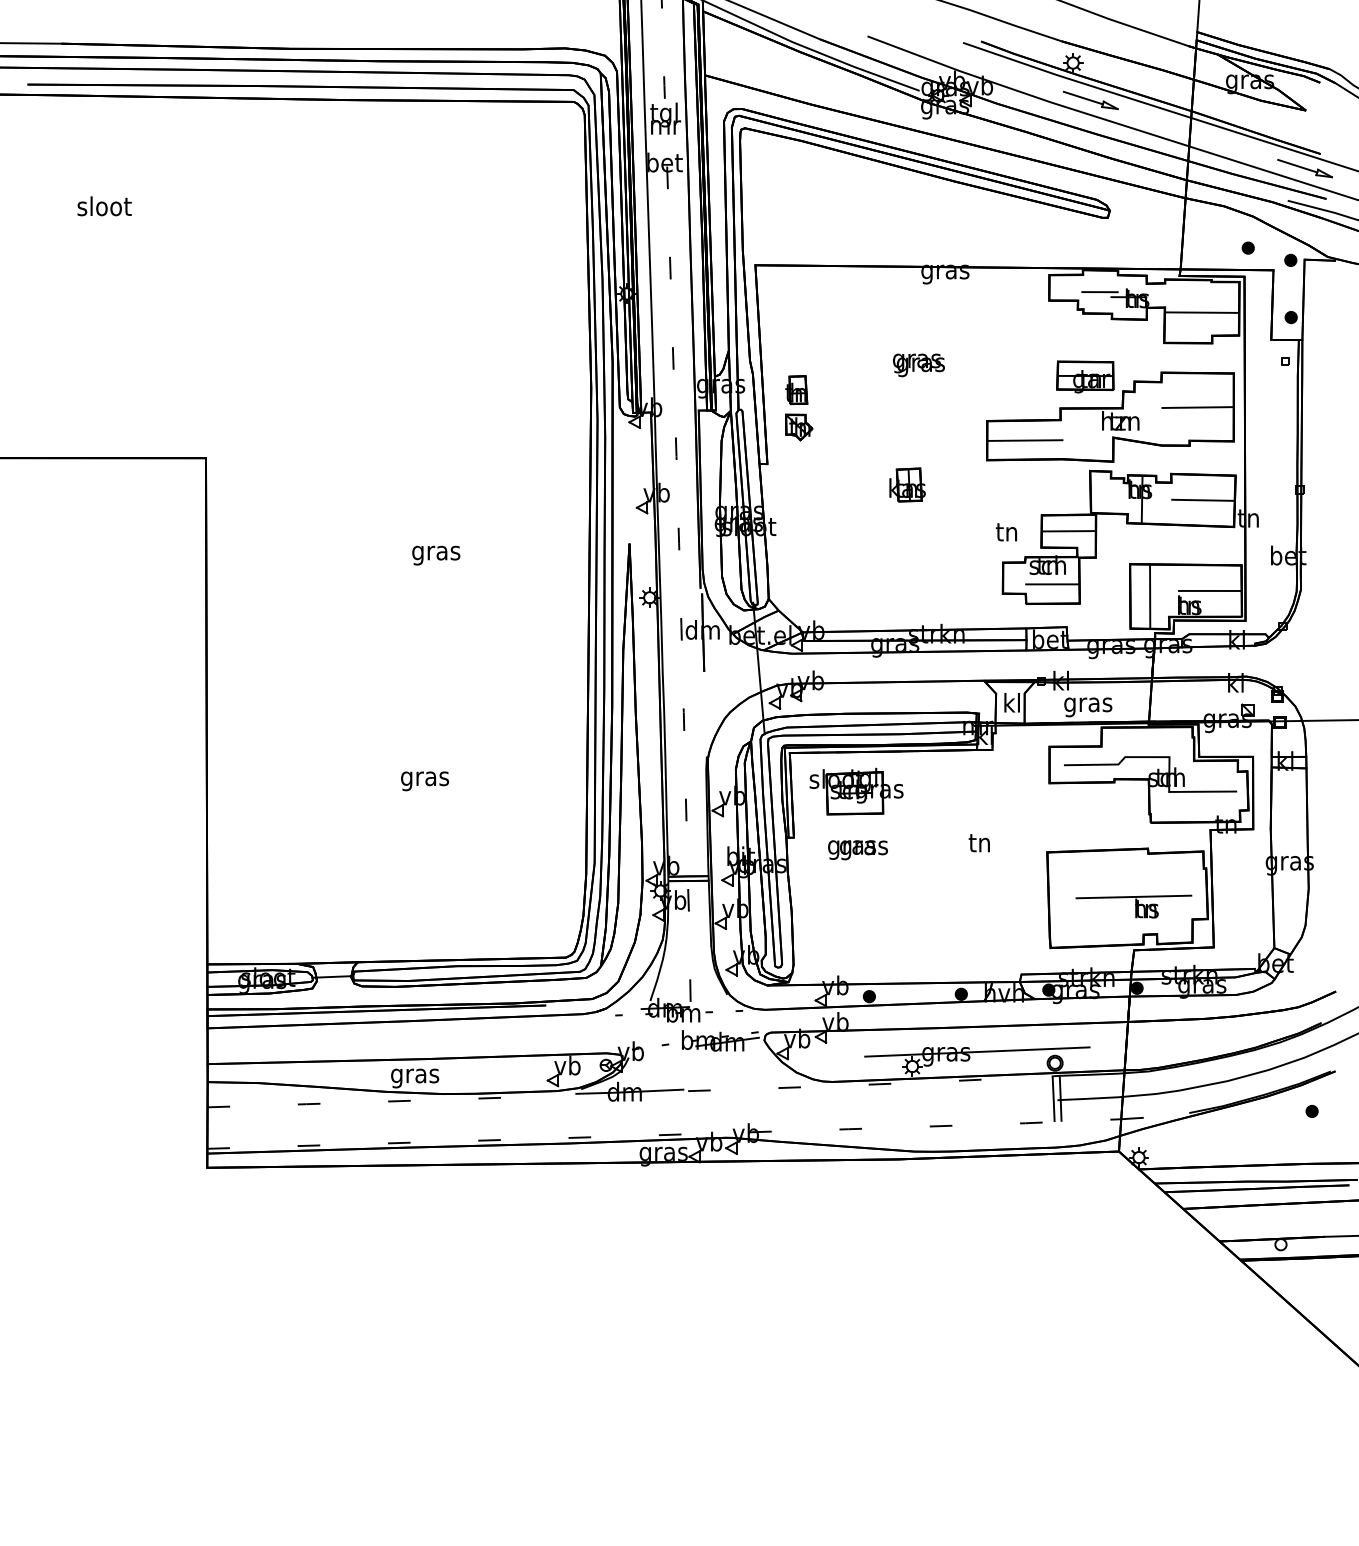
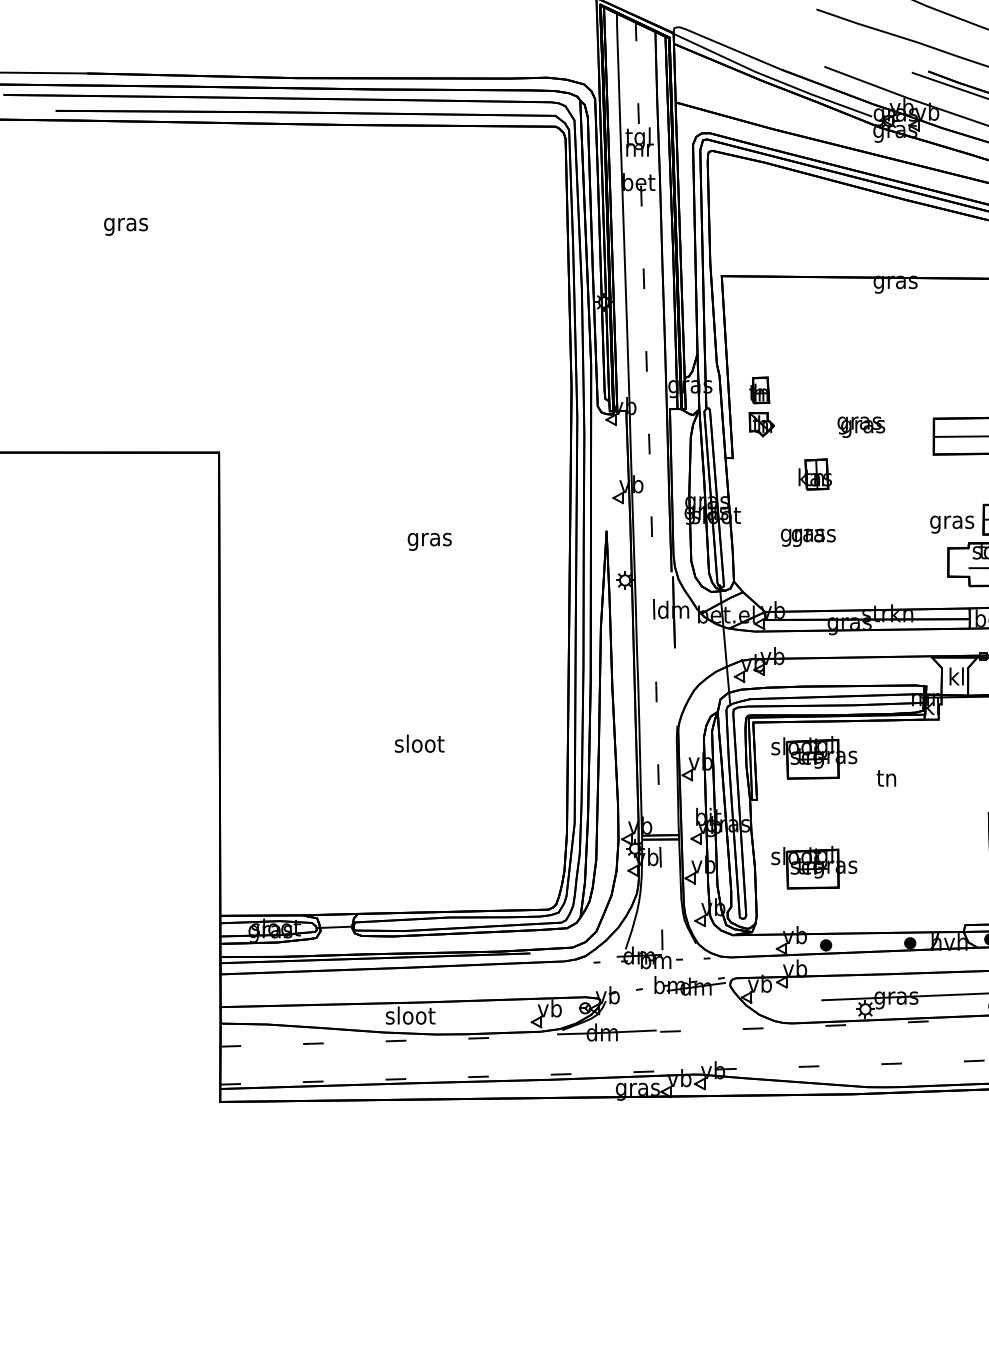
text: (104, 208) -> (126, 224), sloot -> gras
text: (918, 365) -> (860, 427), moved
part: (907, 484) -> (815, 474), moved
text: (1007, 534) -> (952, 522), tn -> gras
text: (425, 778) -> (419, 745), gras -> sloot
text: (978, 843) -> (885, 778), moved
text: (857, 850) -> (807, 538), moved
part: (856, 911) -> (814, 867), added
text: (415, 1075) -> (410, 1017), gras -> sloot

